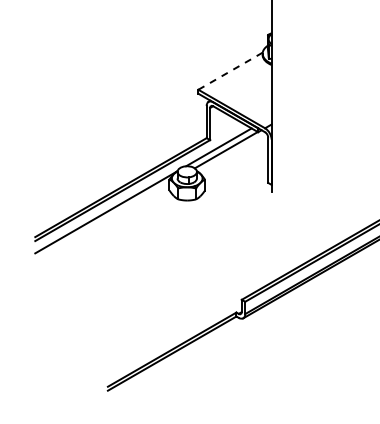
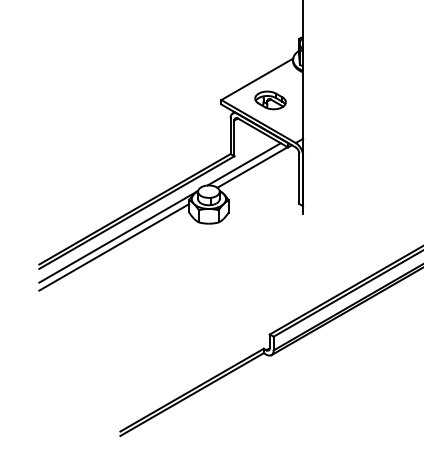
line: (230, 71) -> (257, 79), dashed -> solid
part: (242, 89) -> (270, 99), added
line: (102, 221) -> (114, 247), added

